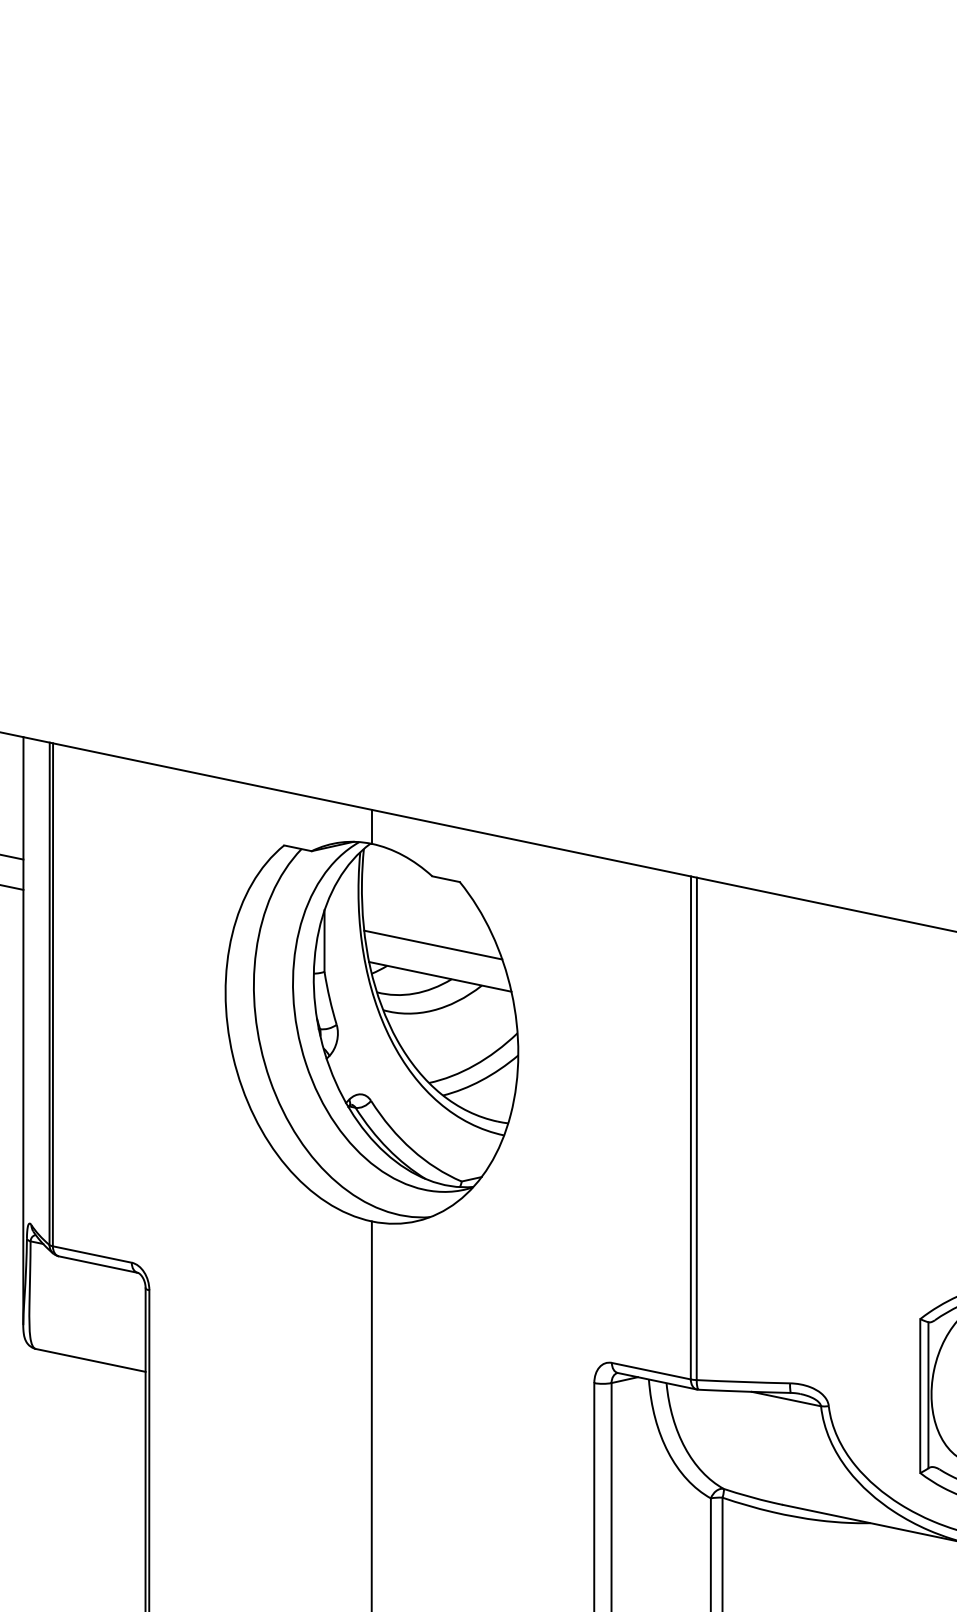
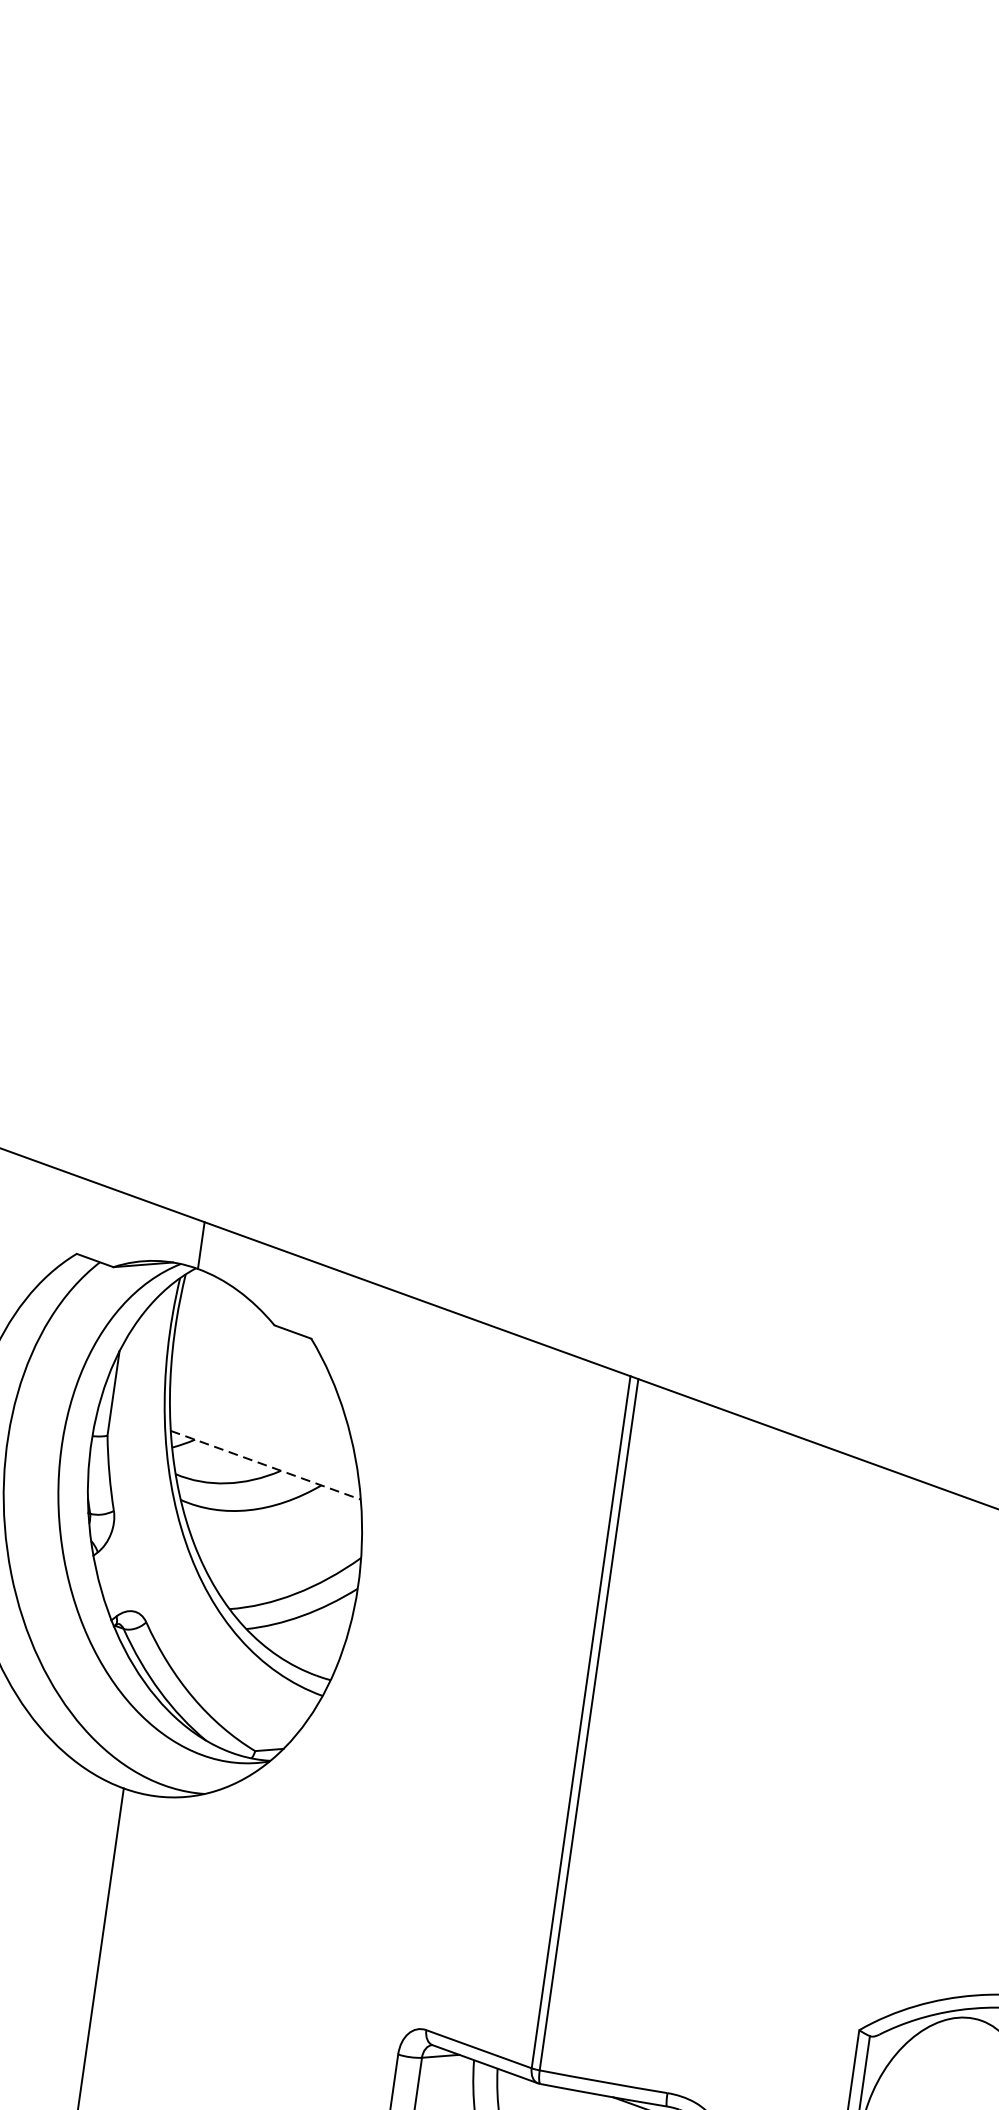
line: (433, 944) -> (262, 1419), removed
line: (440, 976) -> (266, 1464), solid -> dashed

